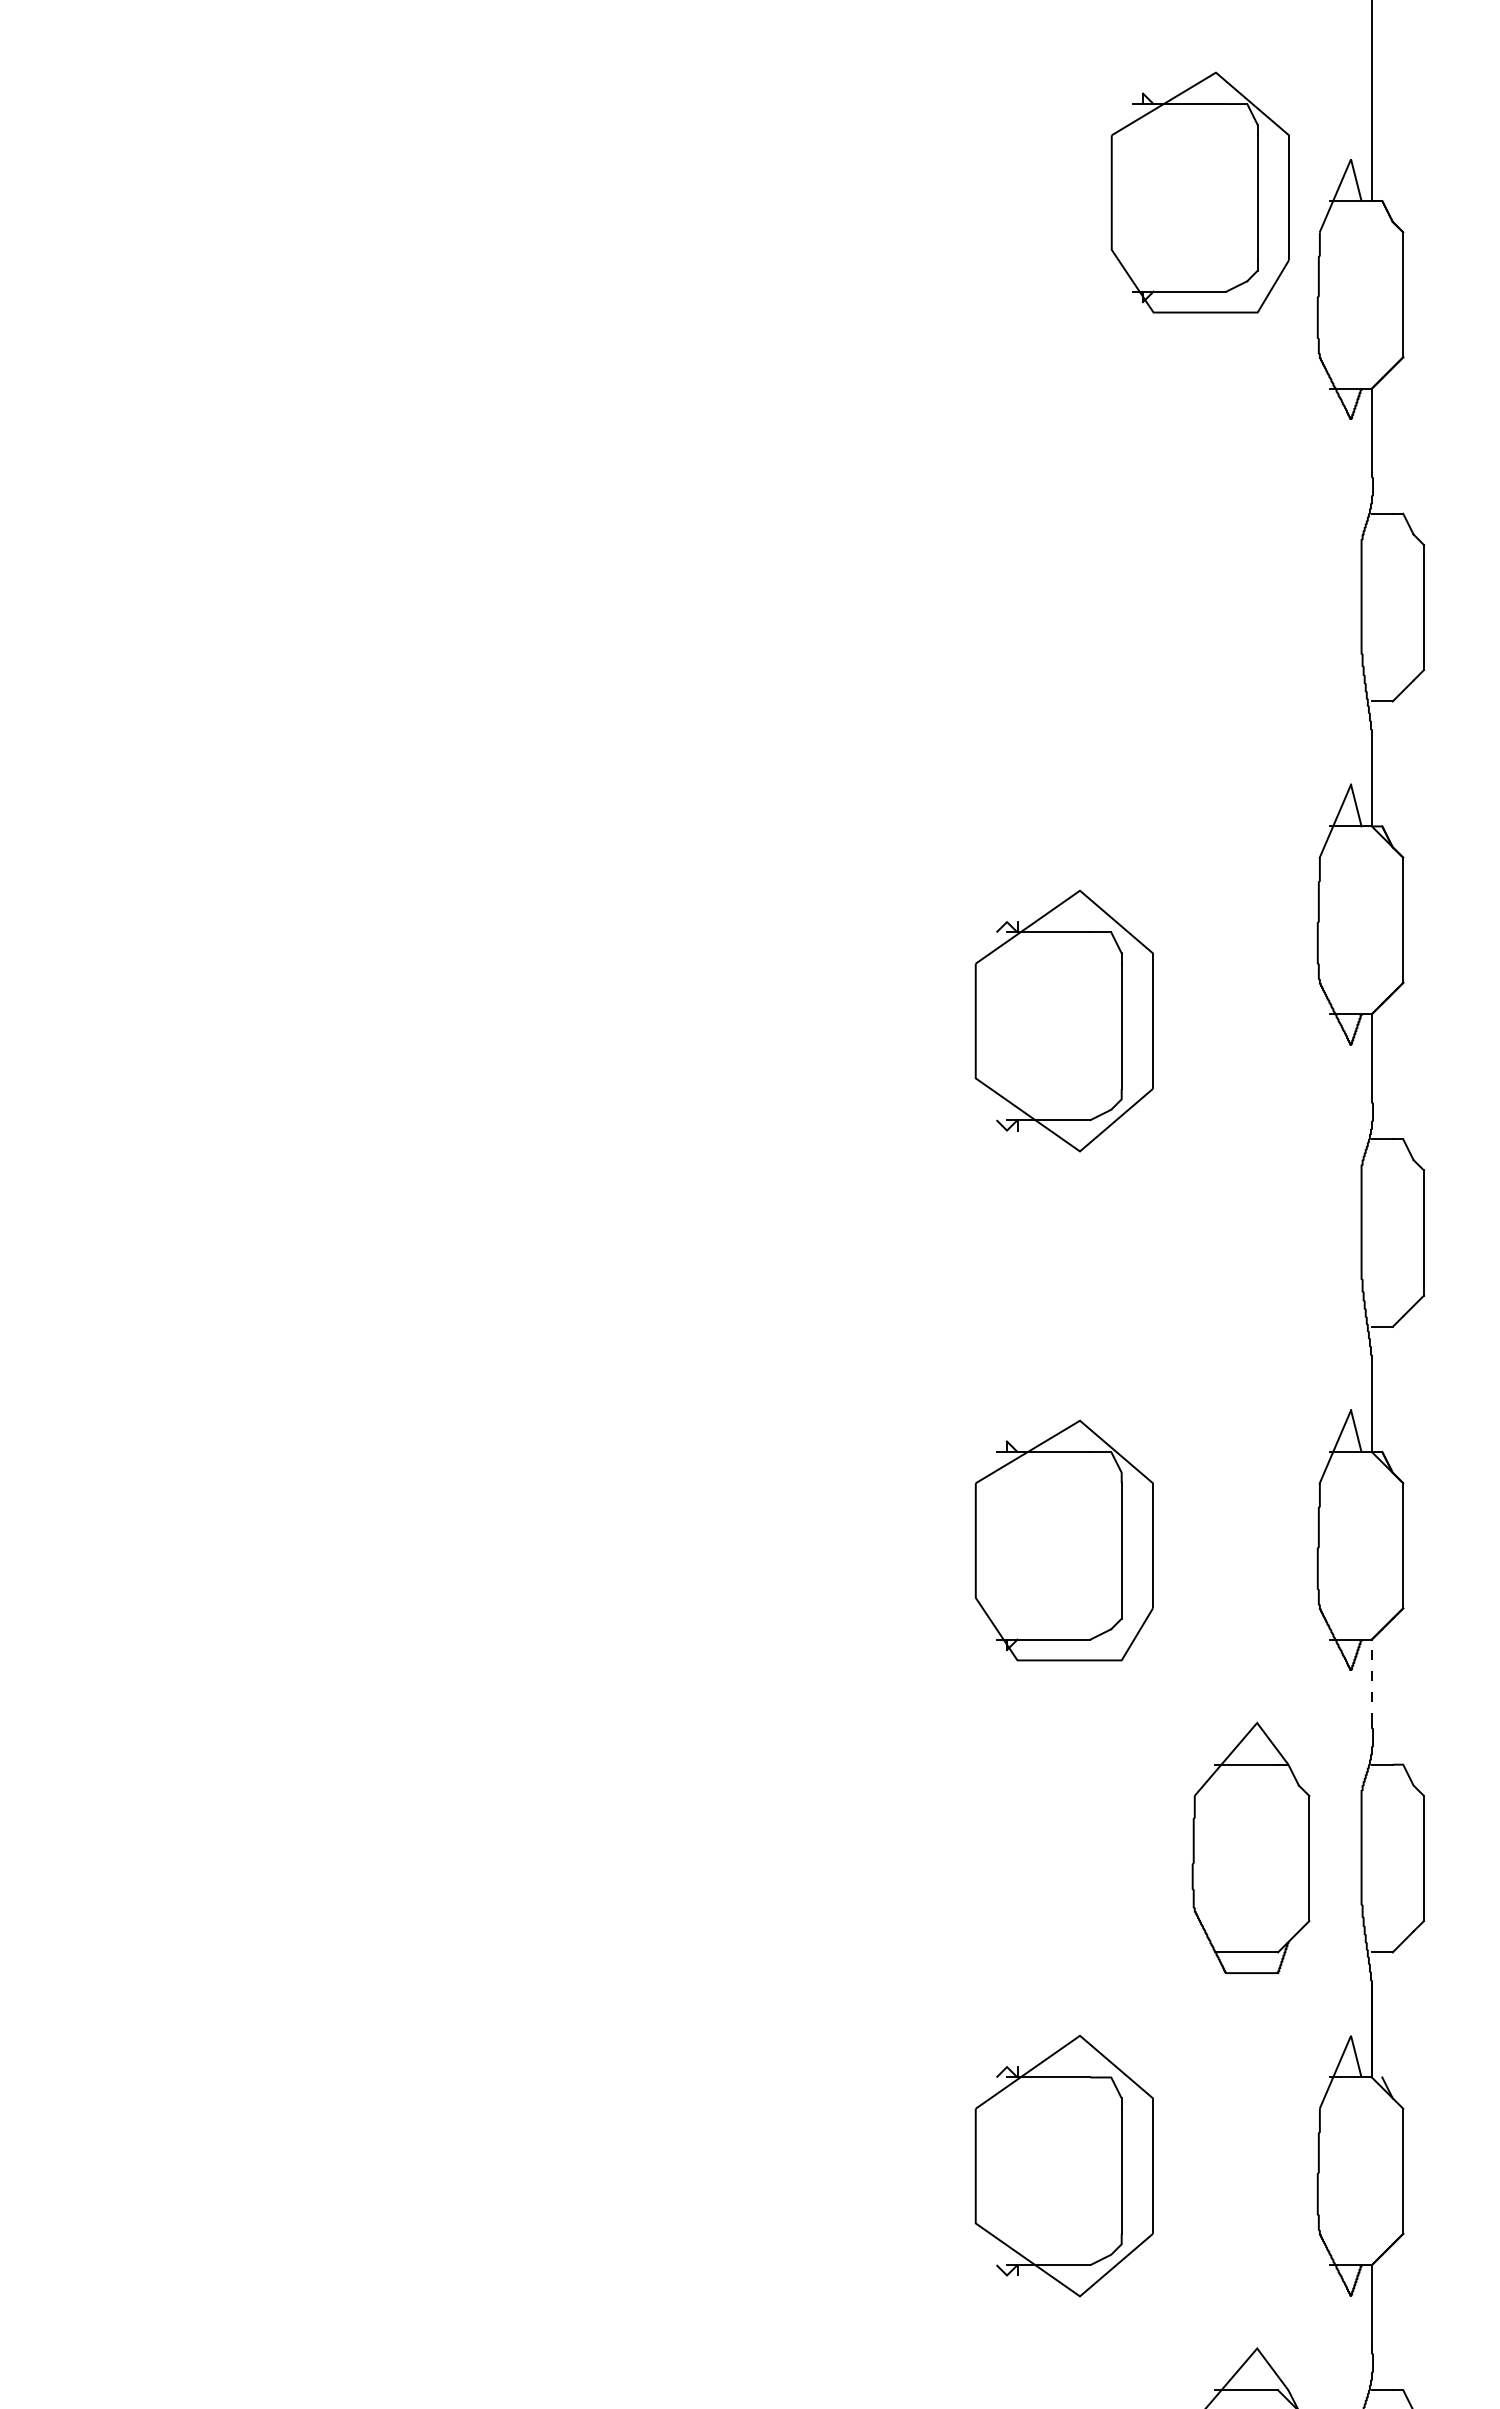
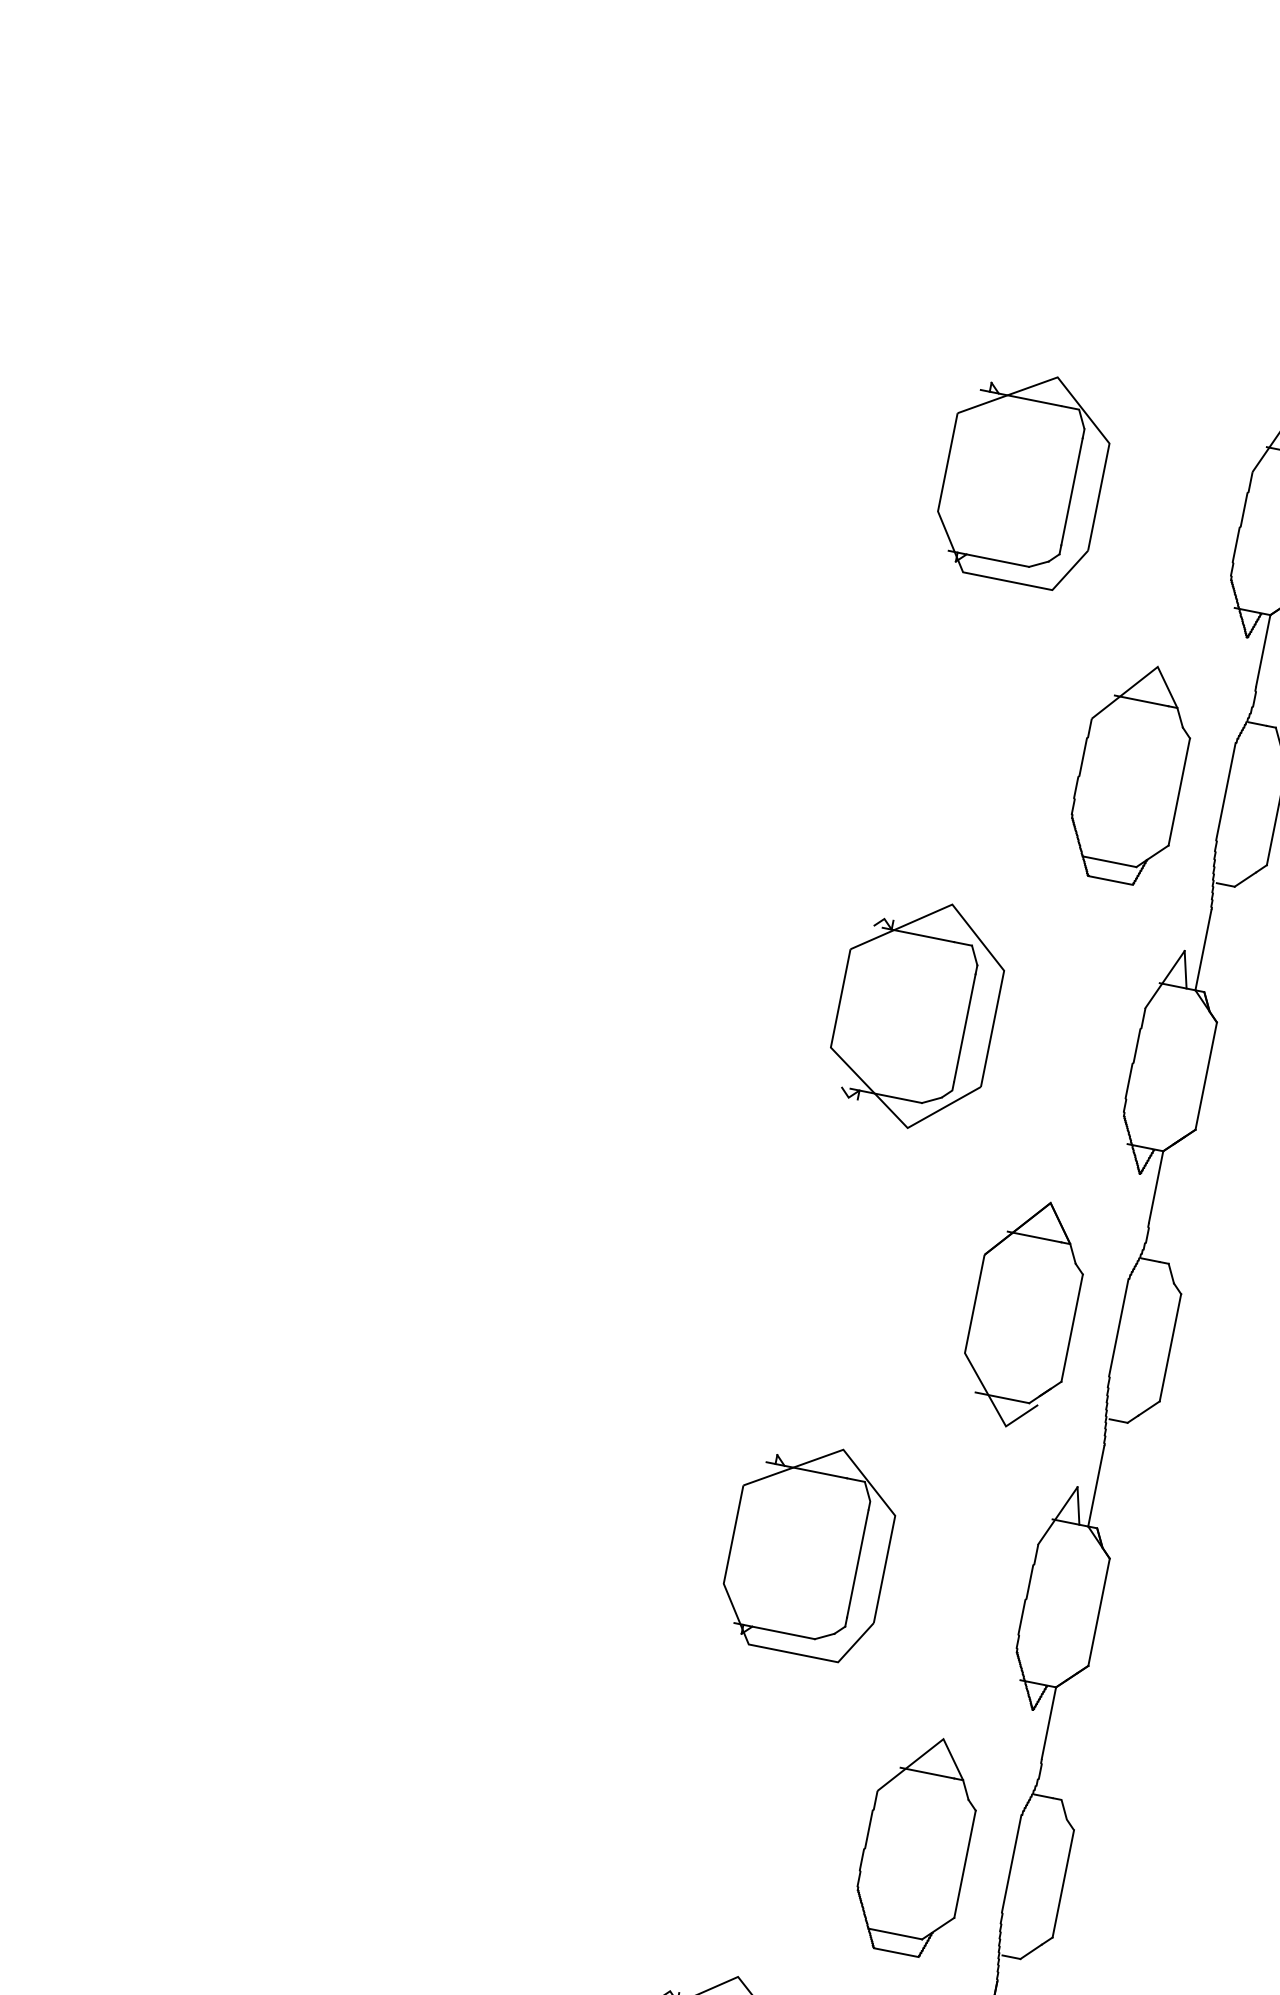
part: (1199, 192) -> (1023, 477), moved
part: (1250, 596) -> (1130, 772), added
part: (1063, 1020) -> (915, 1012), moved
part: (1251, 1227) -> (1023, 1313), added
line: (1371, 1681) -> (1048, 1723), dashed -> solid

